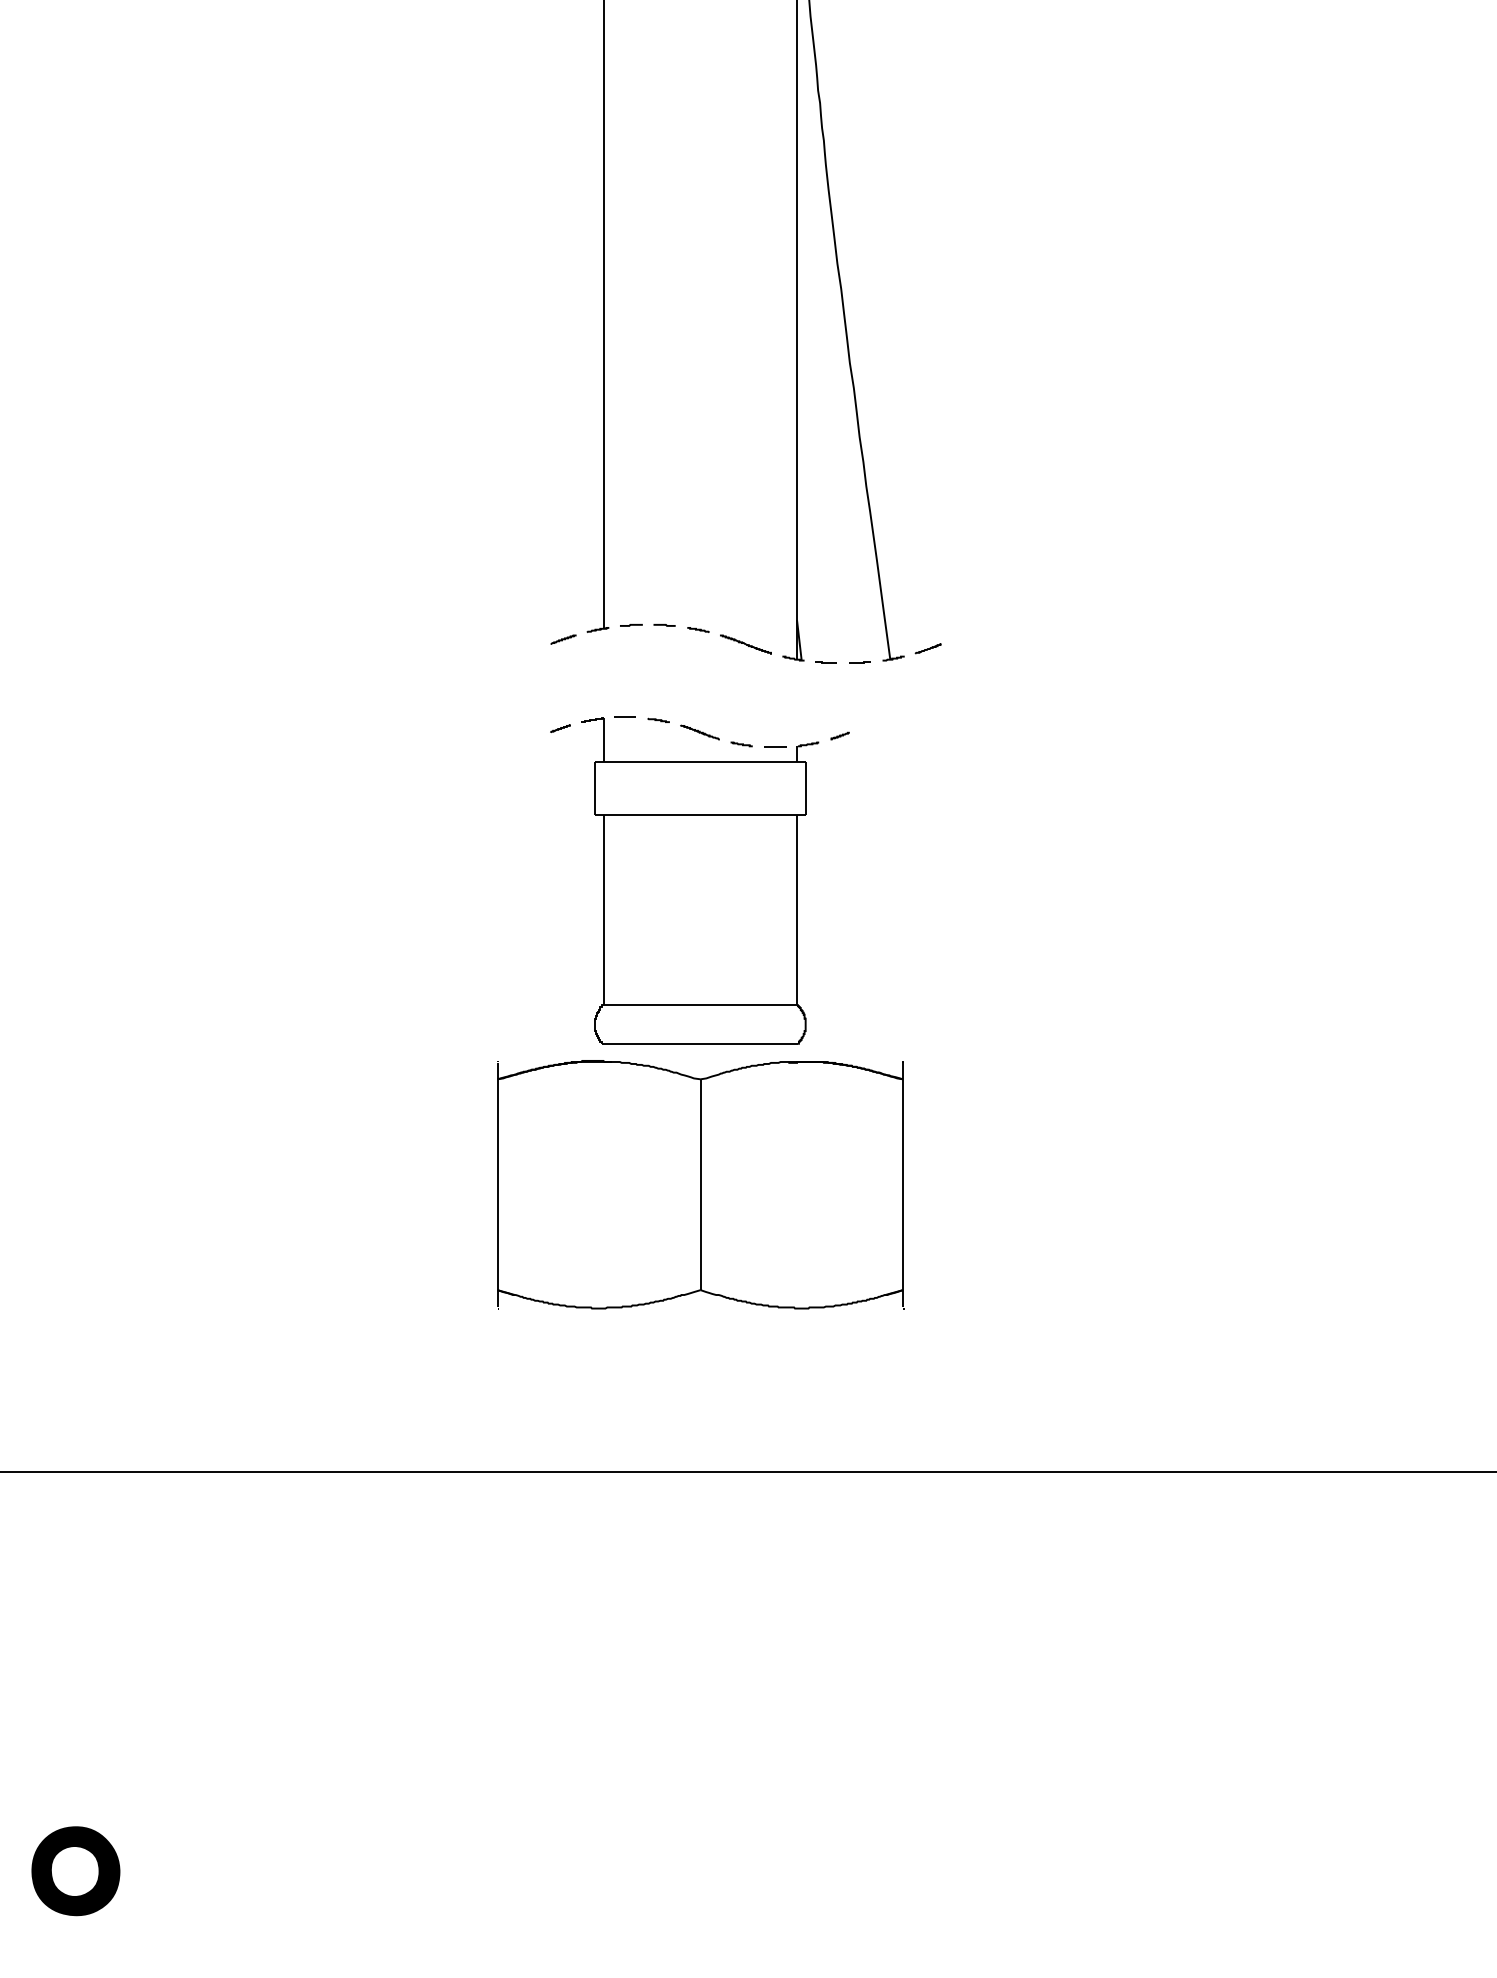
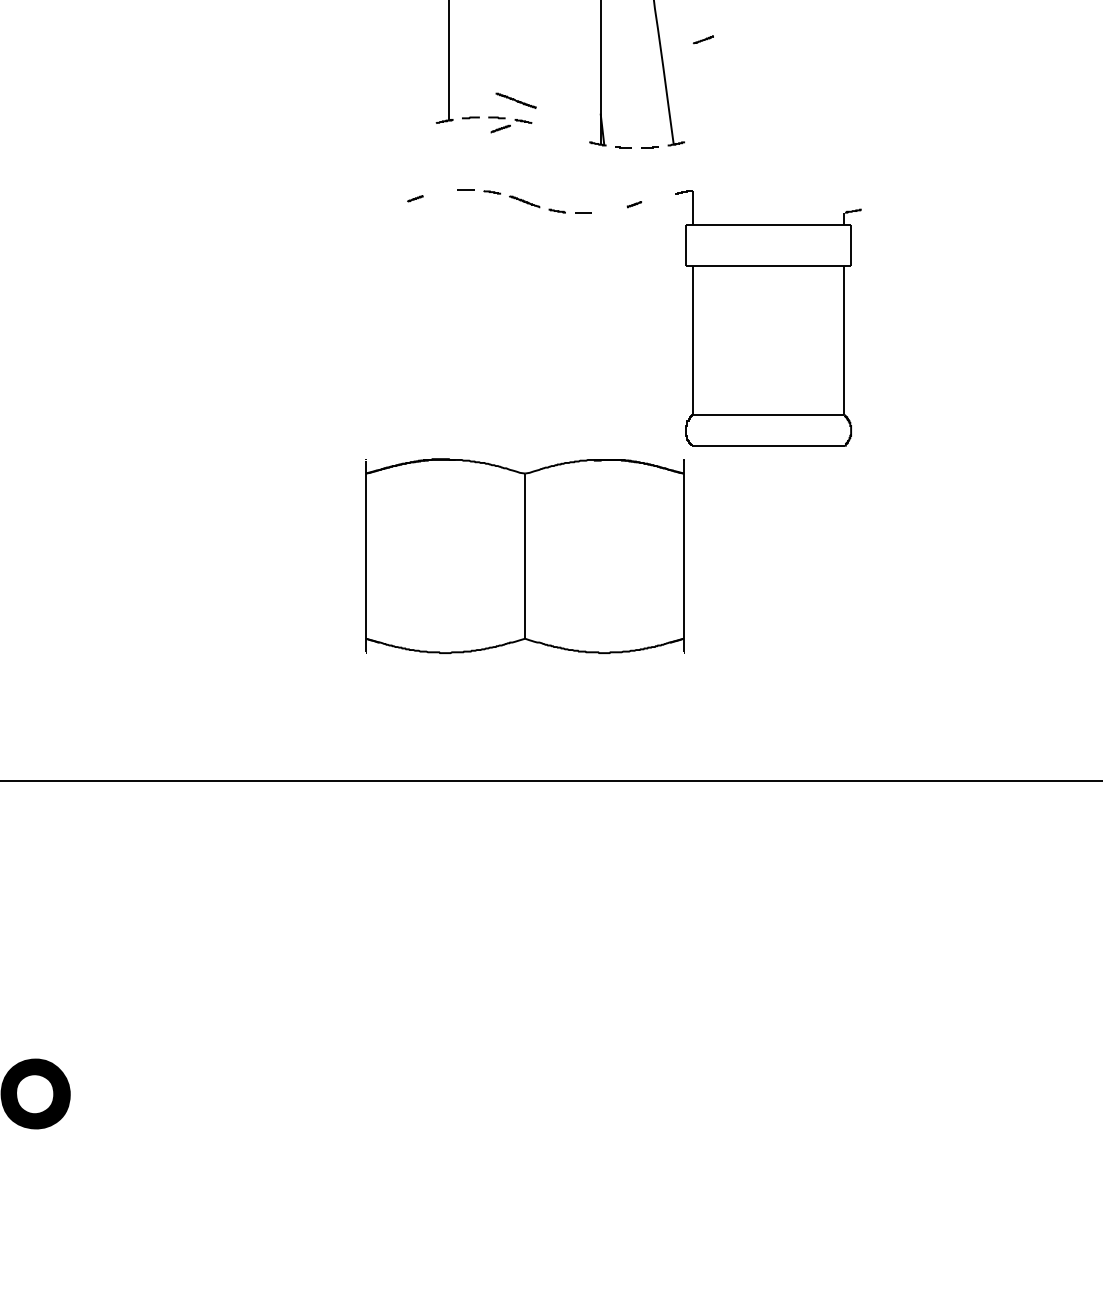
line: (563, 639) -> (500, 128), moved
line: (745, 644) -> (515, 100), moved
line: (927, 648) -> (702, 39), moved
part: (700, 880) -> (768, 317), moved

